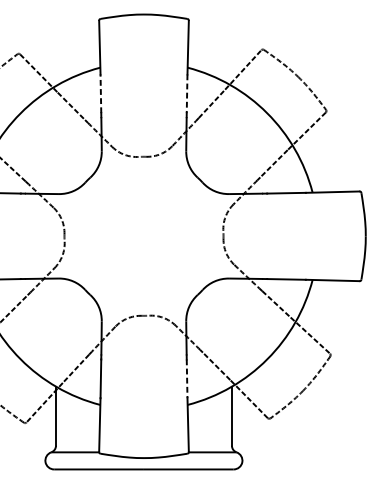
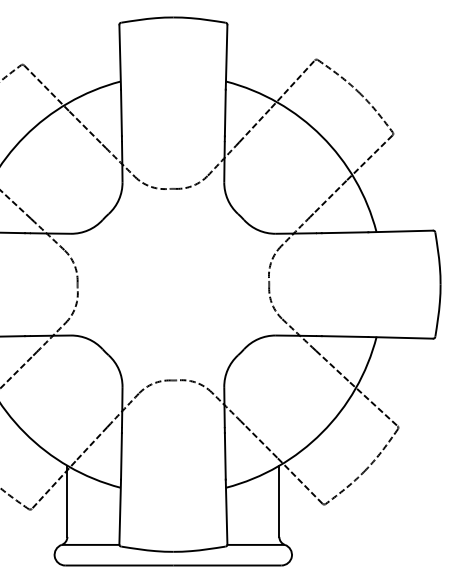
line: (100, 93) -> (121, 112), dashed -> solid
line: (187, 94) -> (225, 113), dashed -> solid
line: (187, 378) -> (225, 456), dashed -> solid

